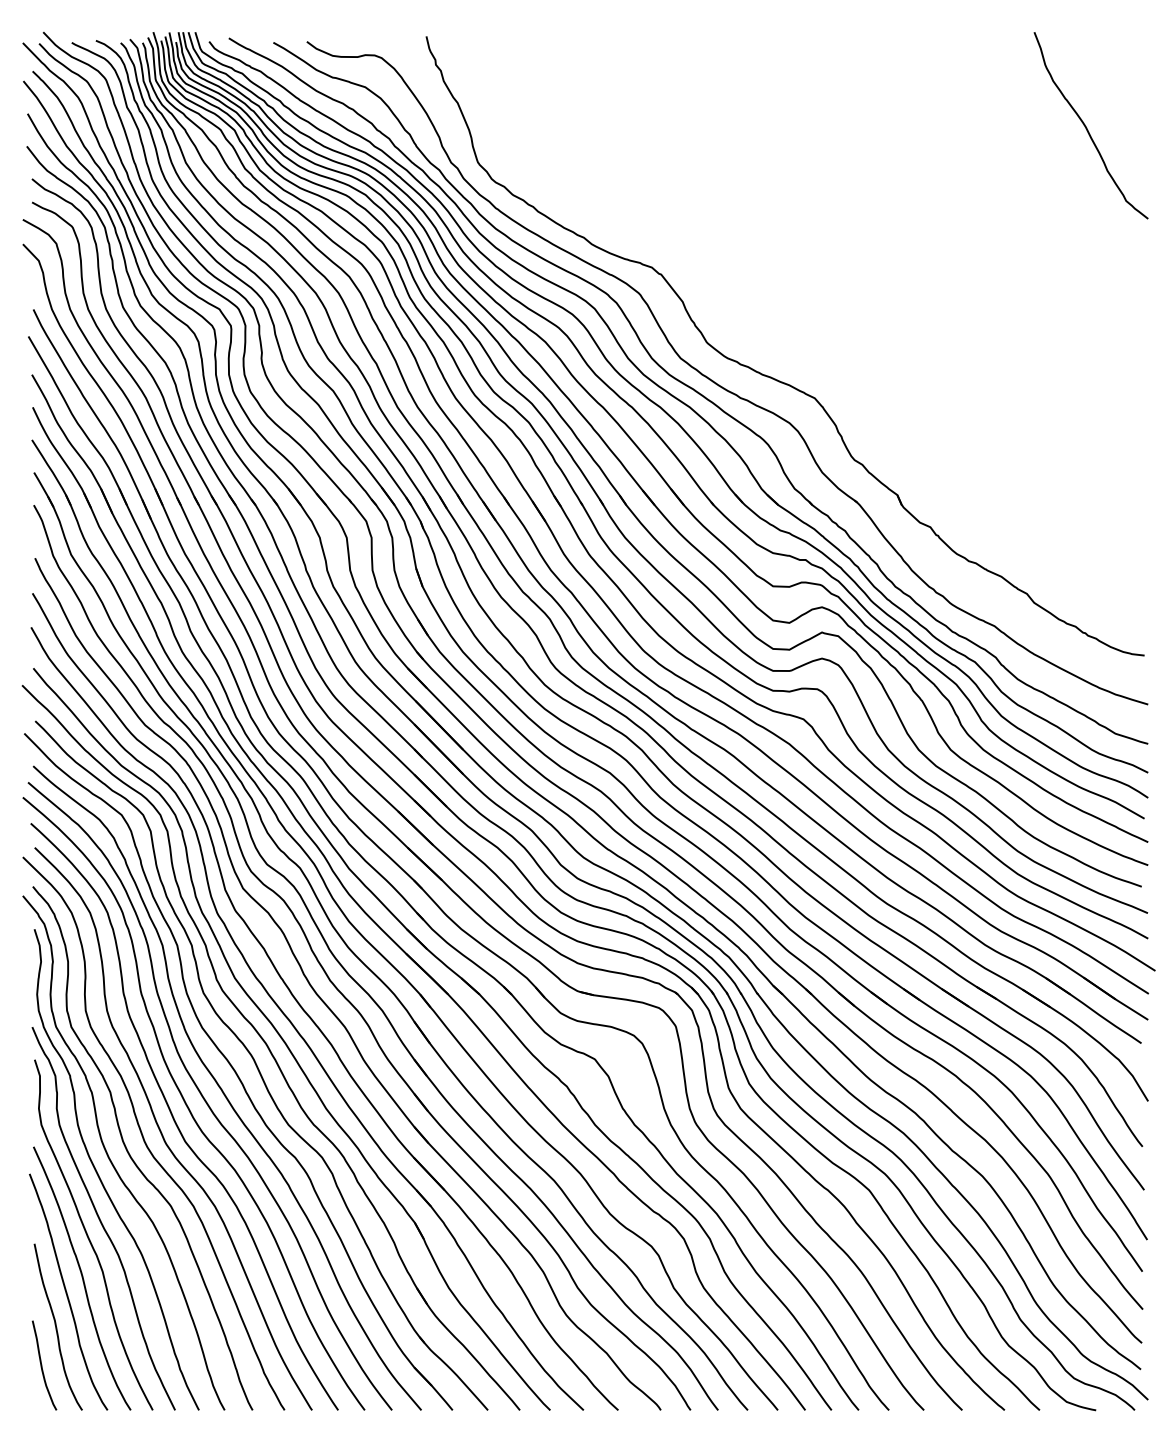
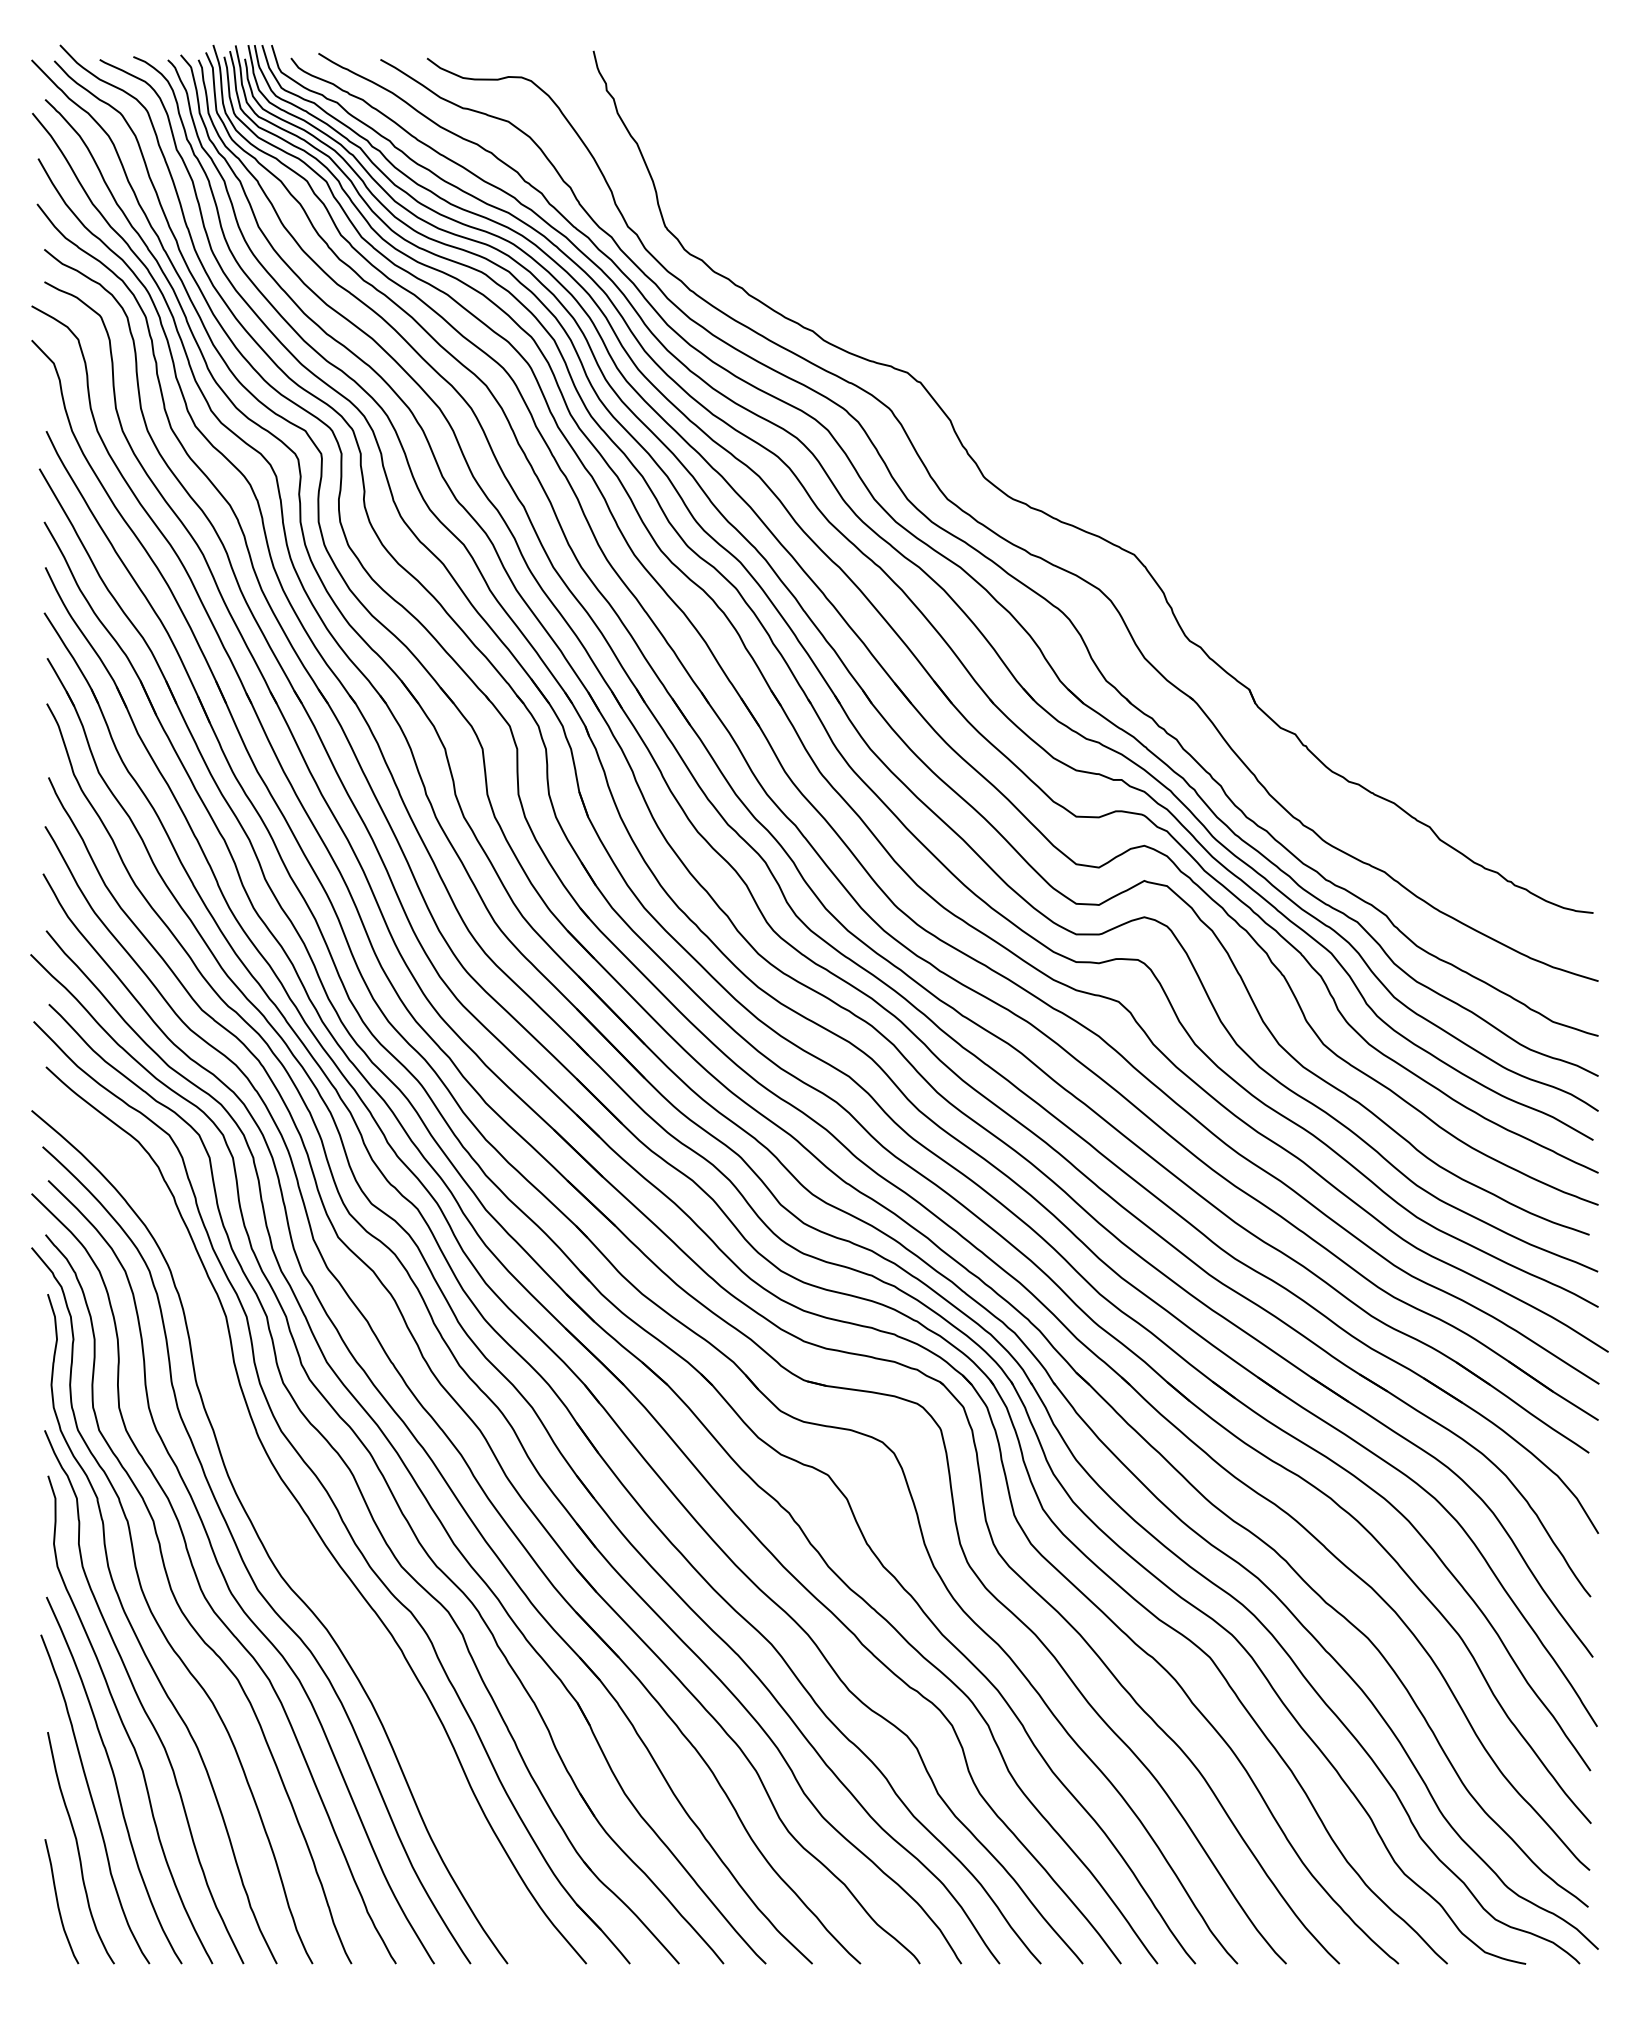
curve: (1086, 126) -> (1512, 176), removed
curve: (205, 1099) -> (285, 1531), removed

